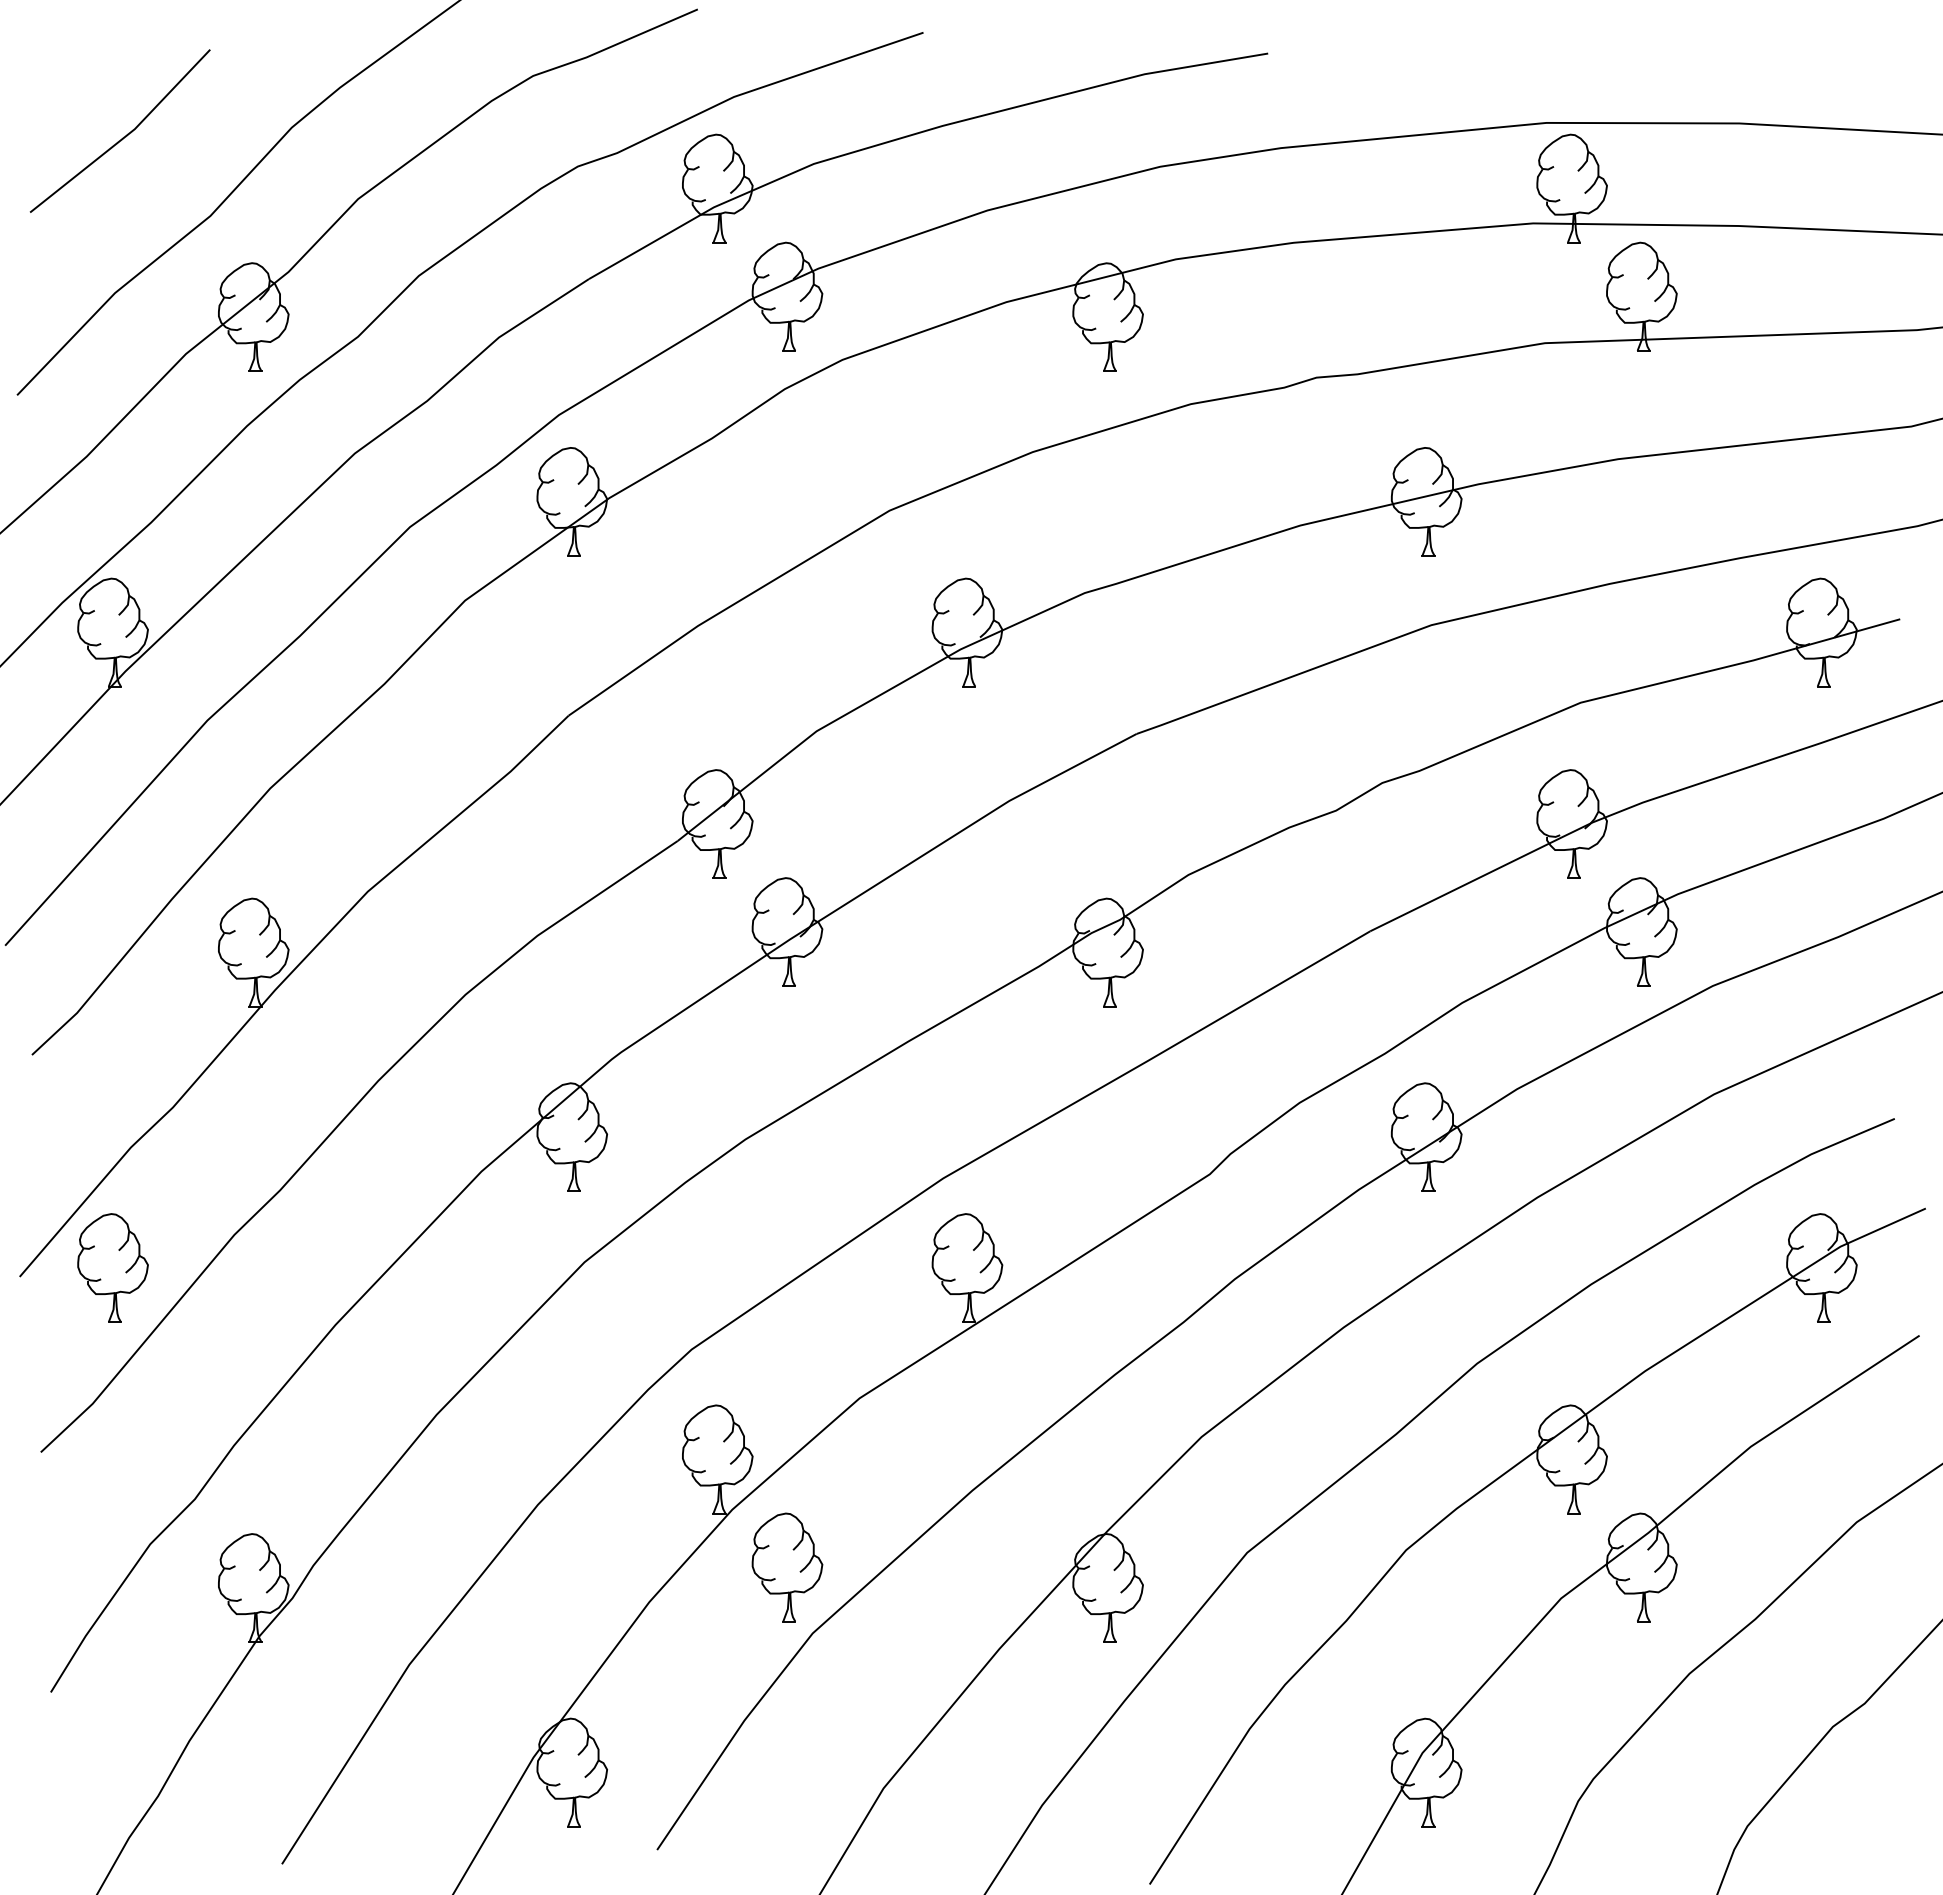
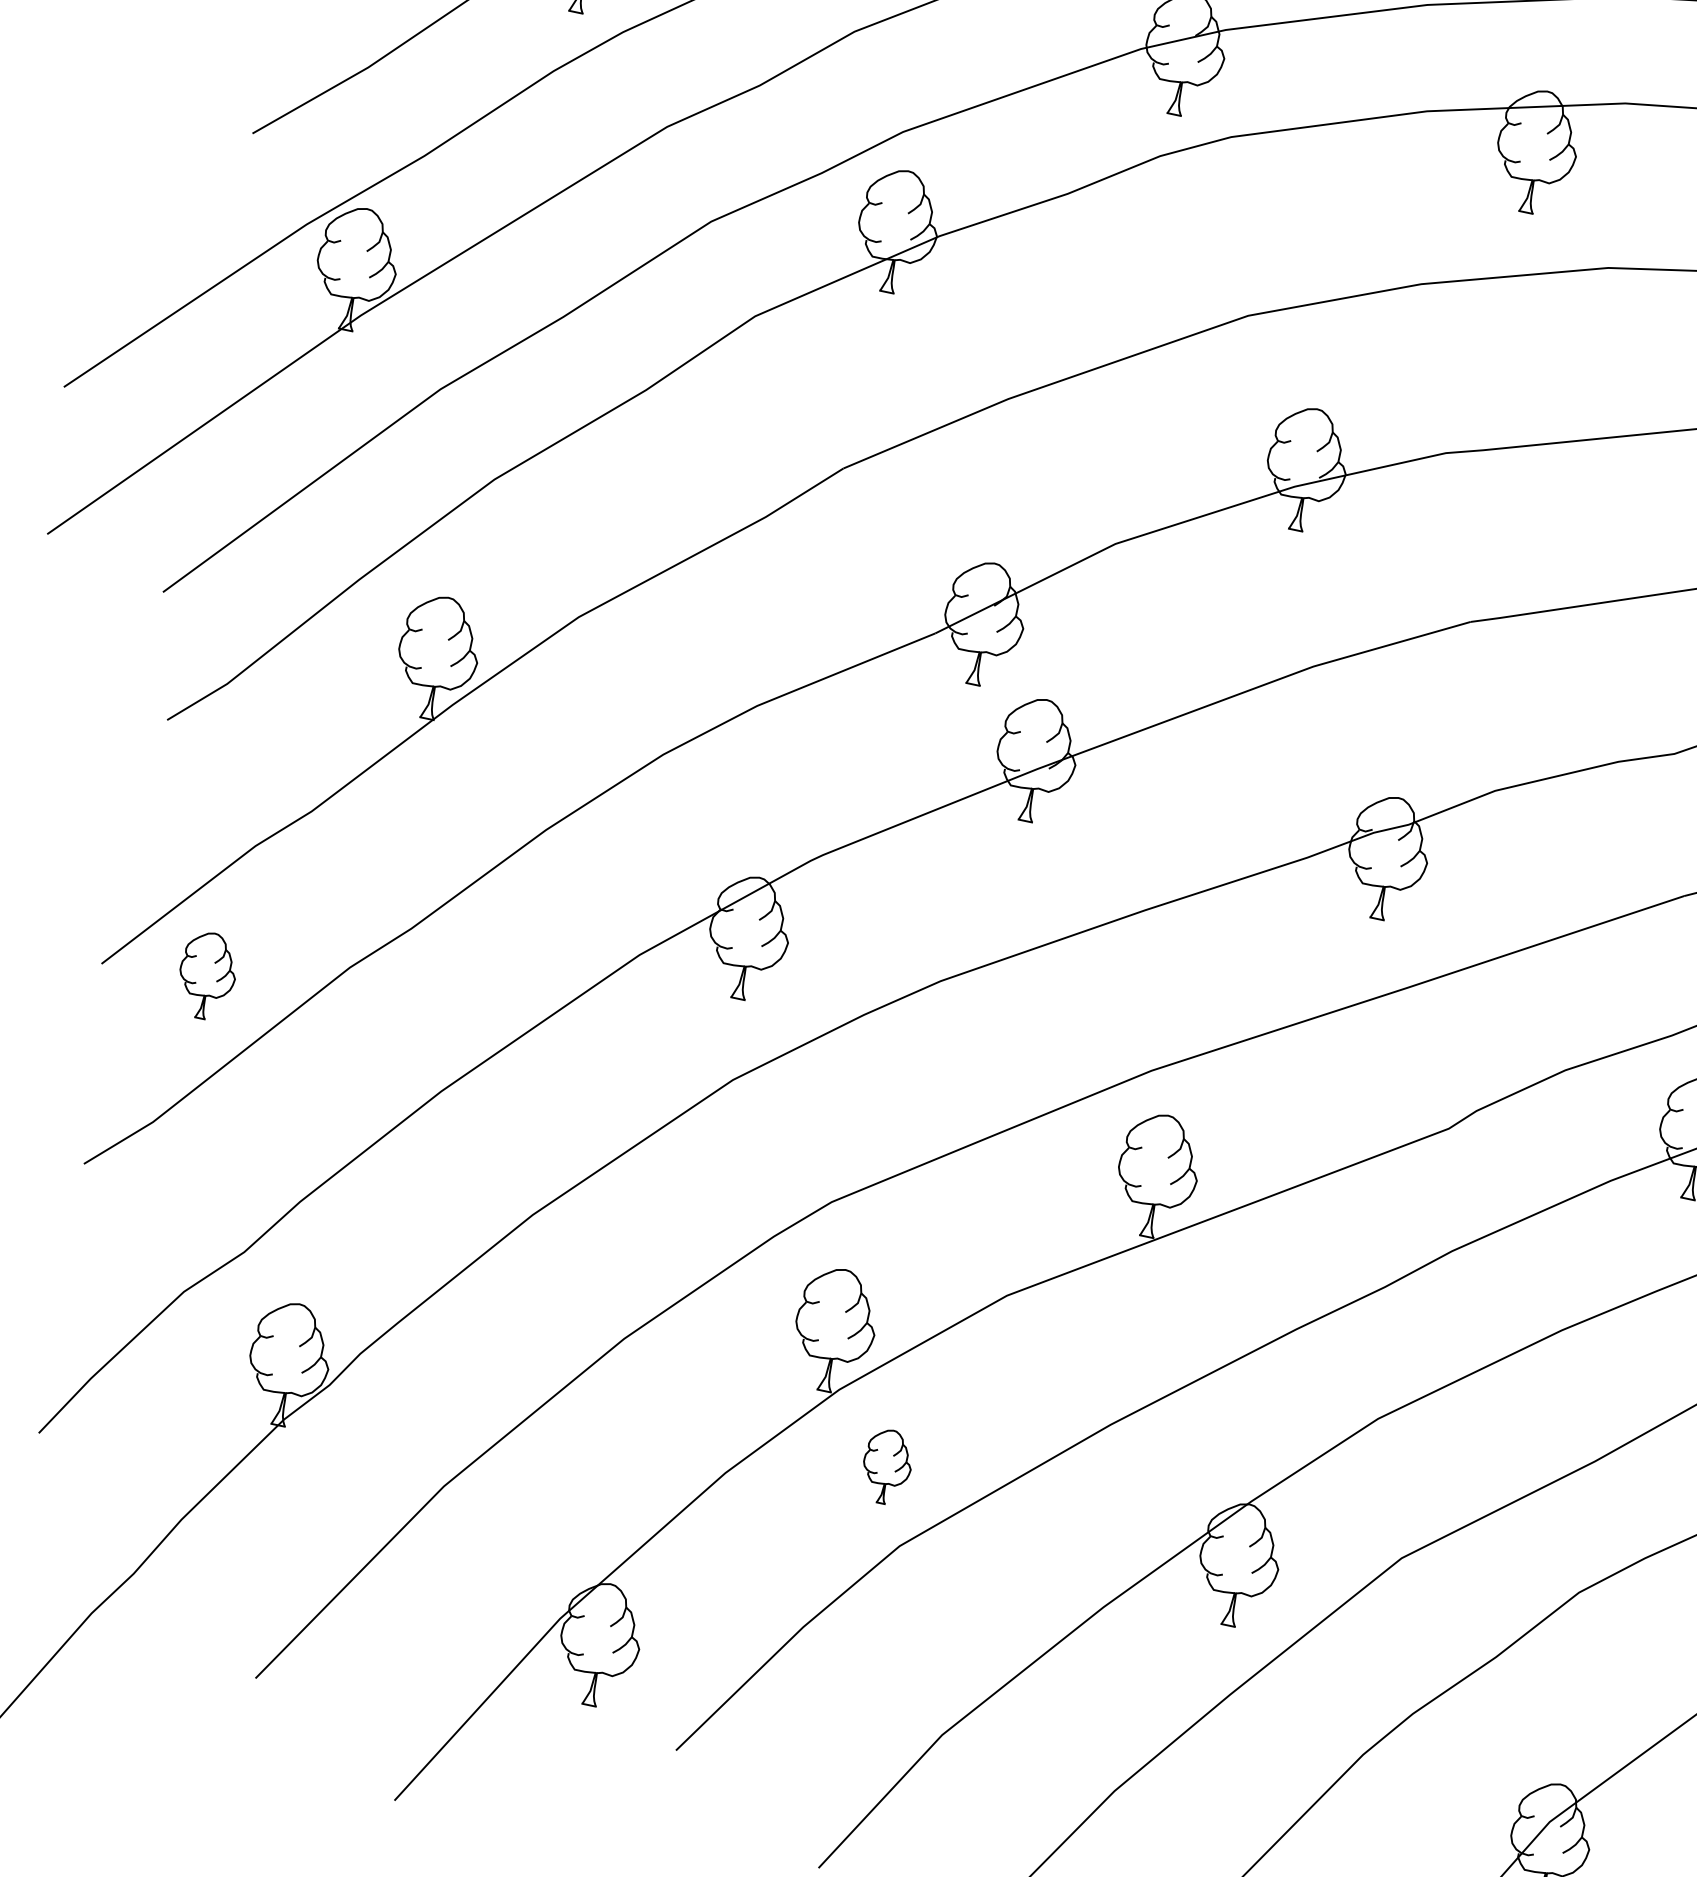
part: (112, 1267) -> (206, 975), size x0.7
part: (787, 1567) -> (887, 1466), size x0.6

